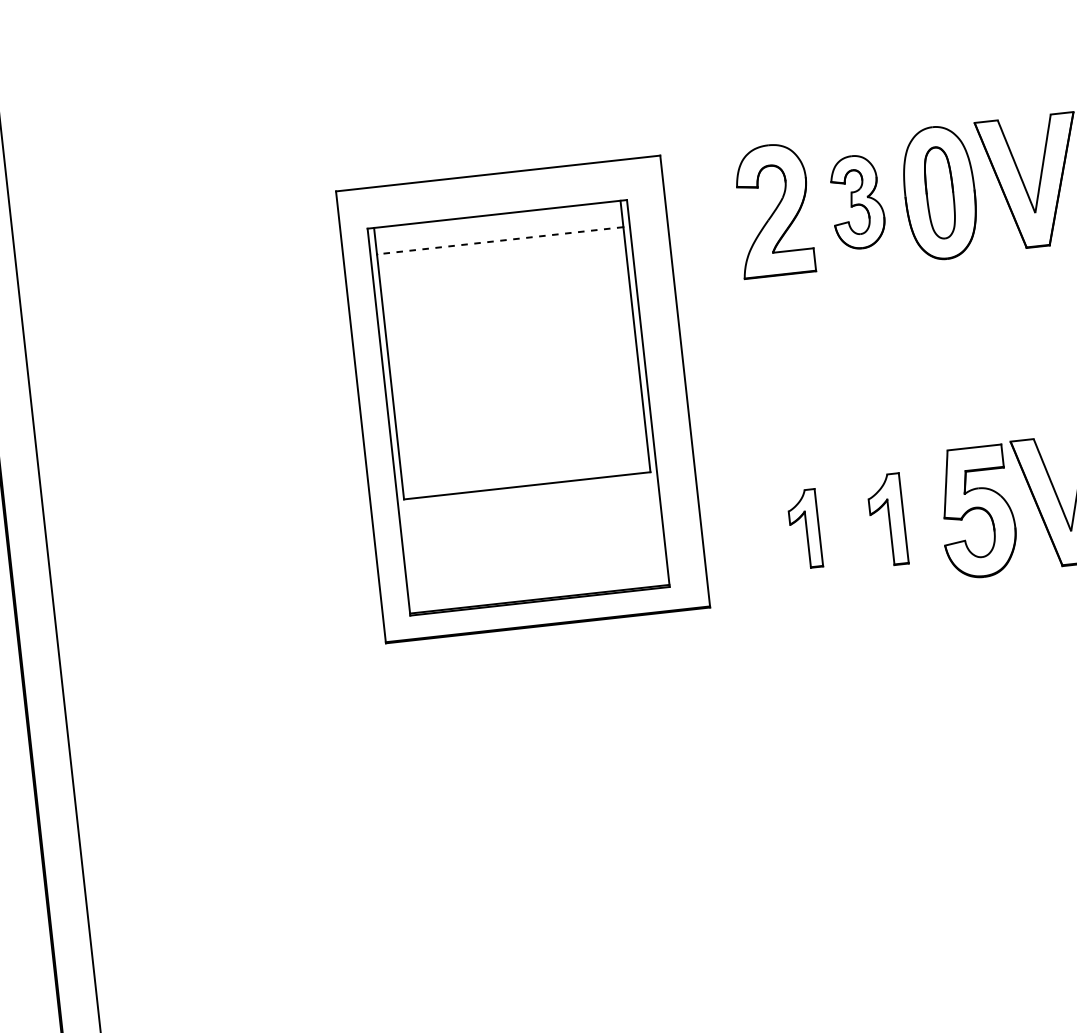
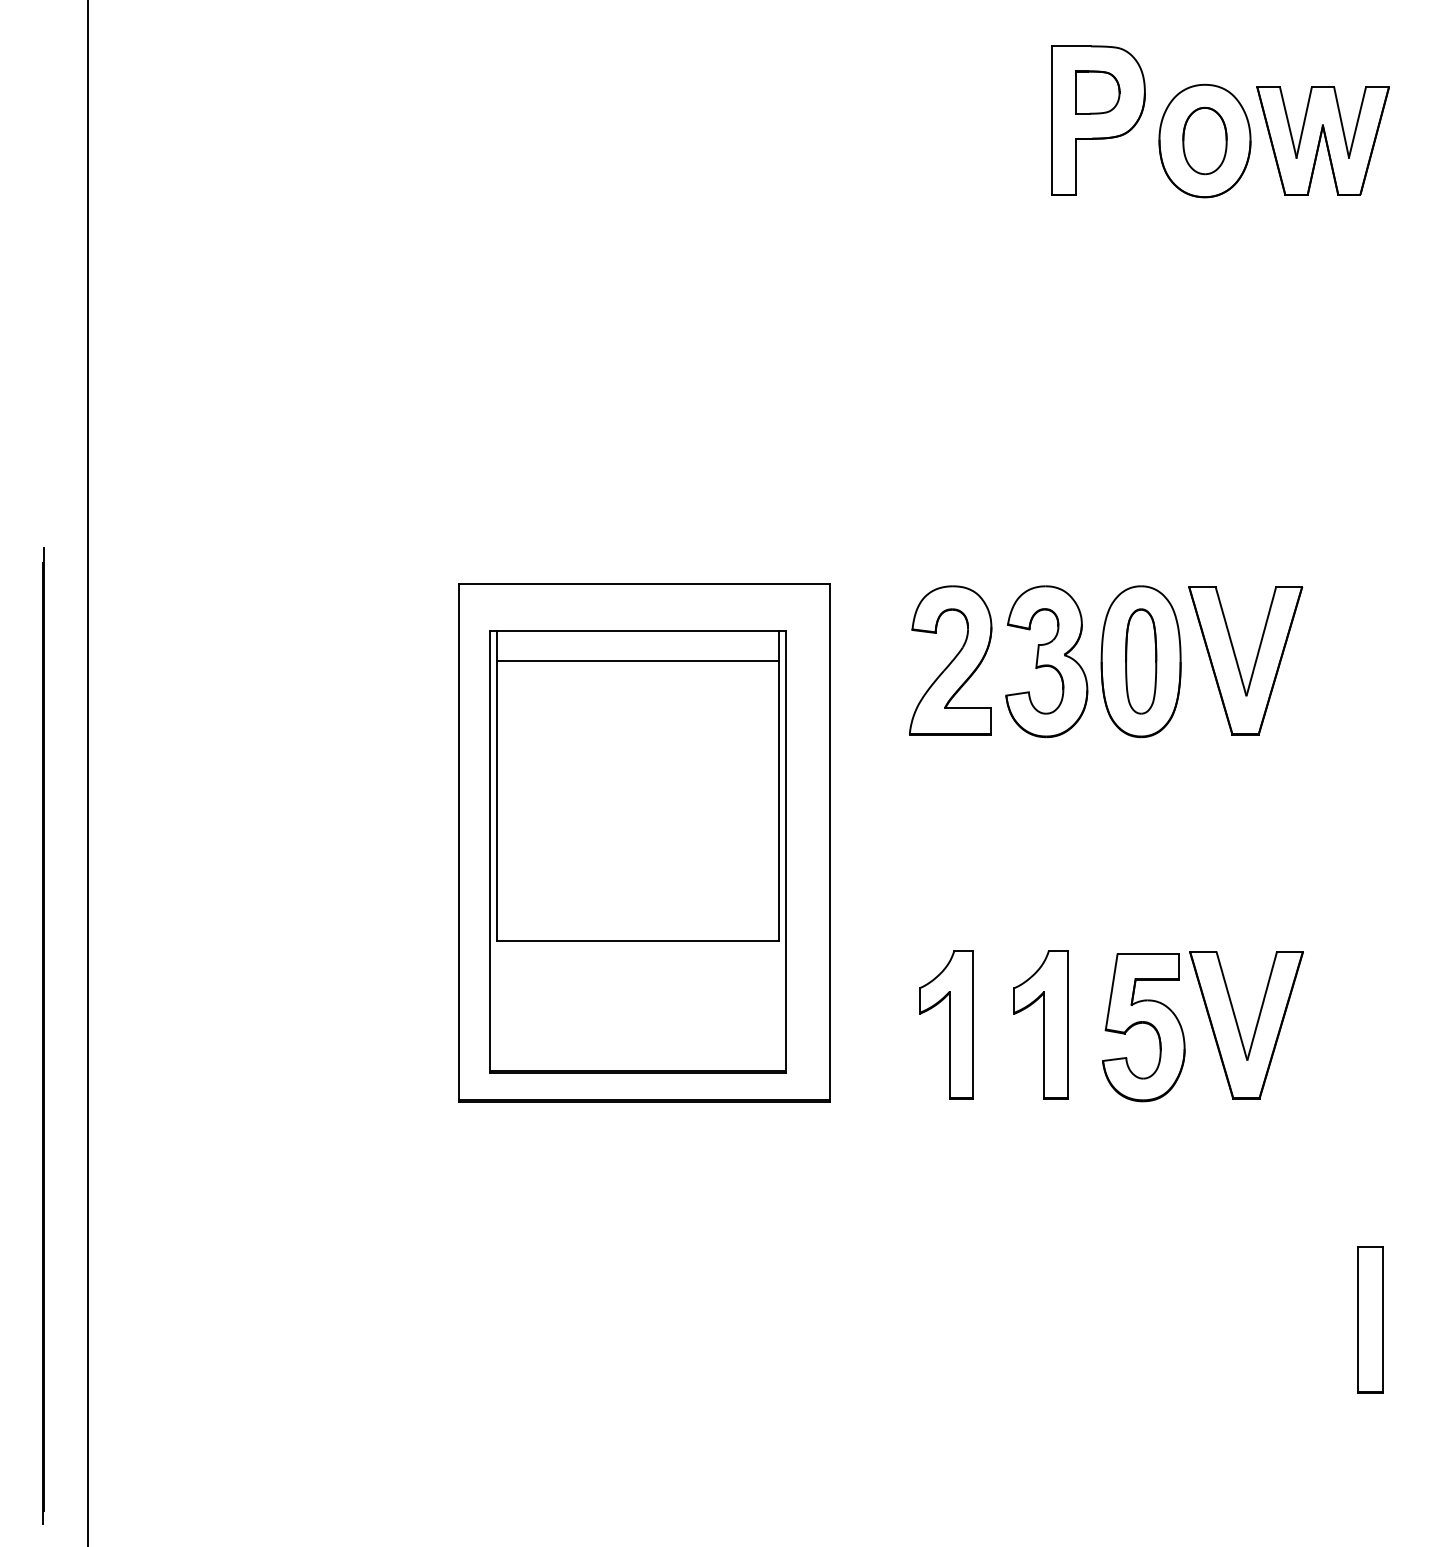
part: (857, 202) -> (1046, 661), size x1.43
line: (499, 240) -> (637, 660), dashed -> solid
part: (886, 519) -> (1040, 1024), size x1.43
part: (804, 528) -> (946, 1024), size x1.67

